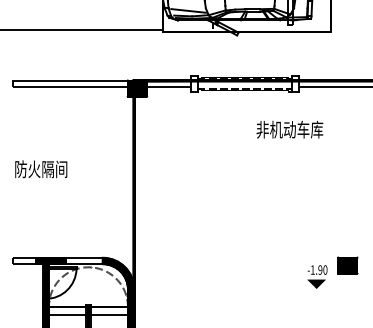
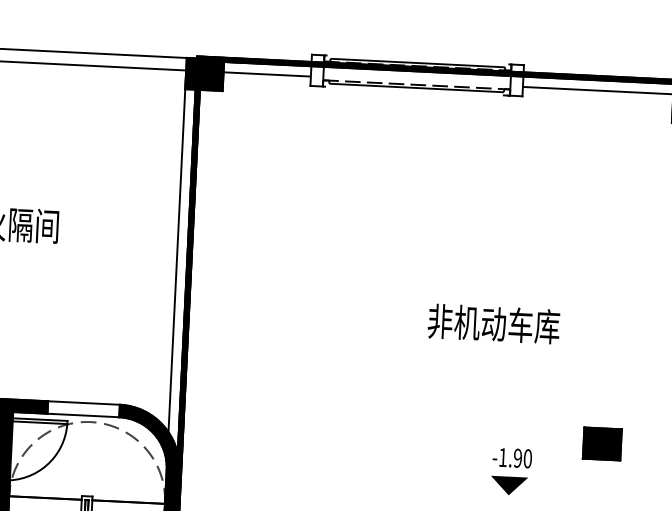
text: (289, 129) -> (493, 323), moved
line: (127, 187) -> (175, 268), added
text: (317, 276) -> (511, 470), moved

